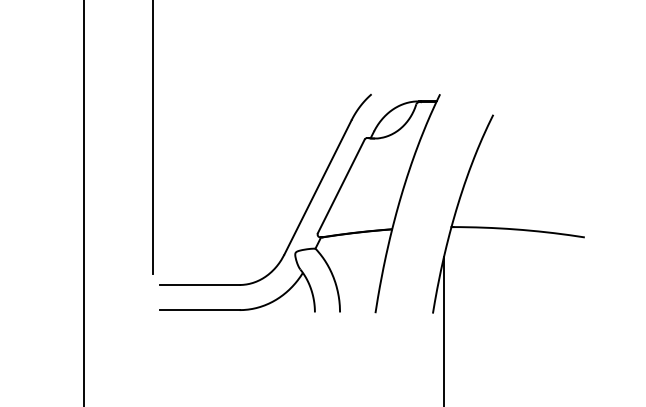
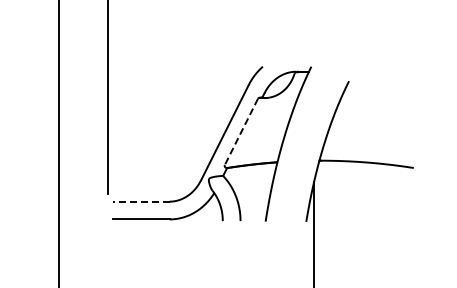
line: (341, 185) -> (241, 131), solid -> dashed
line: (198, 284) -> (140, 201), solid -> dashed

